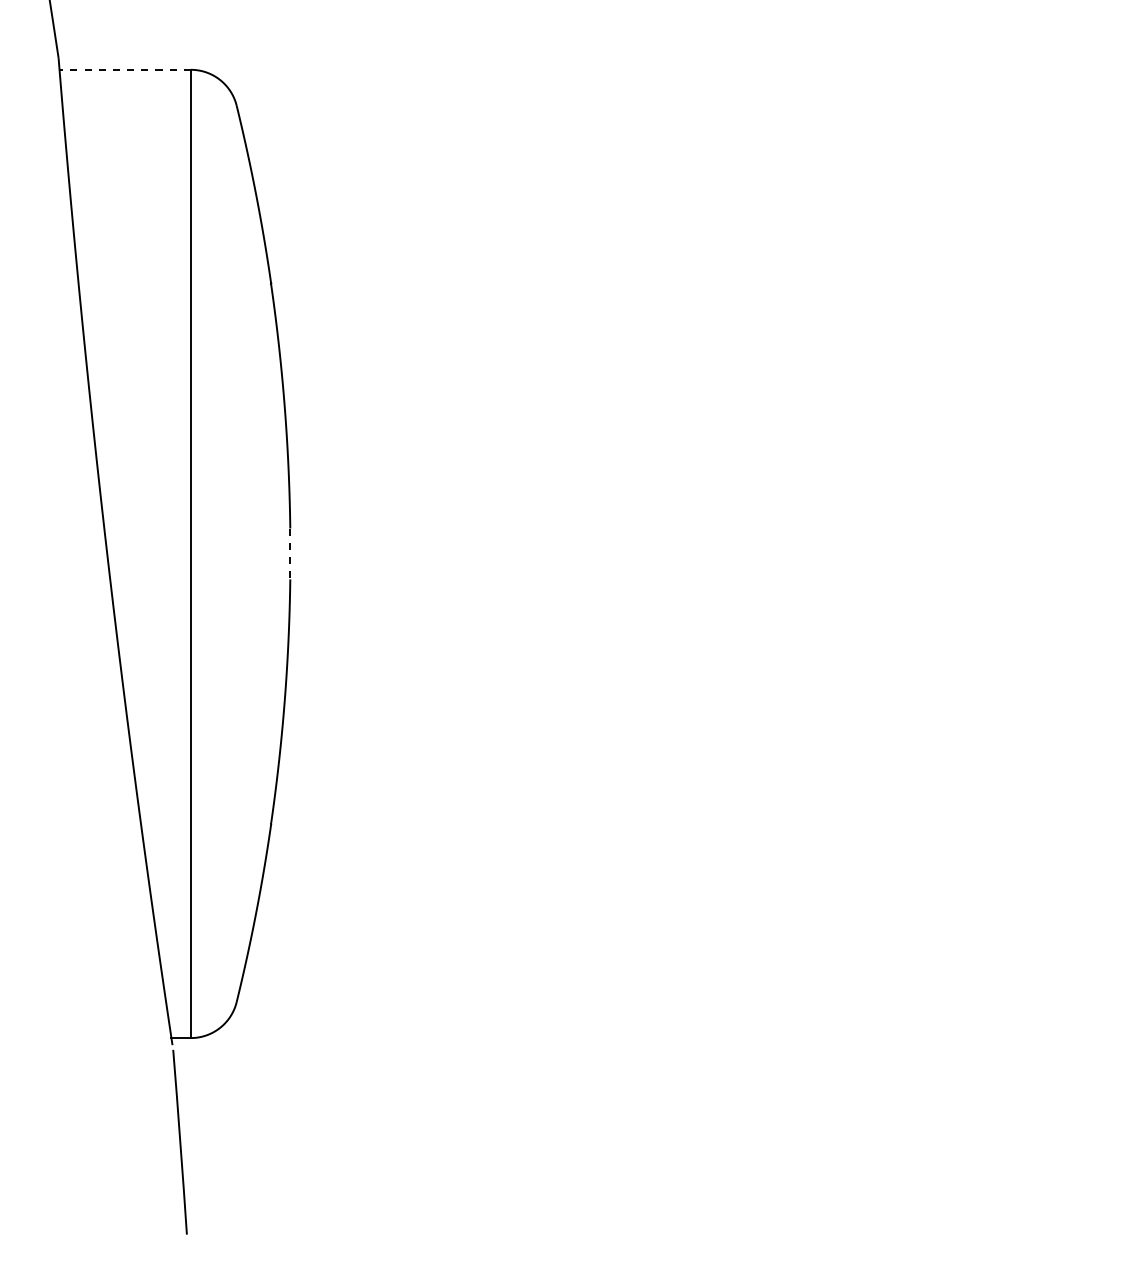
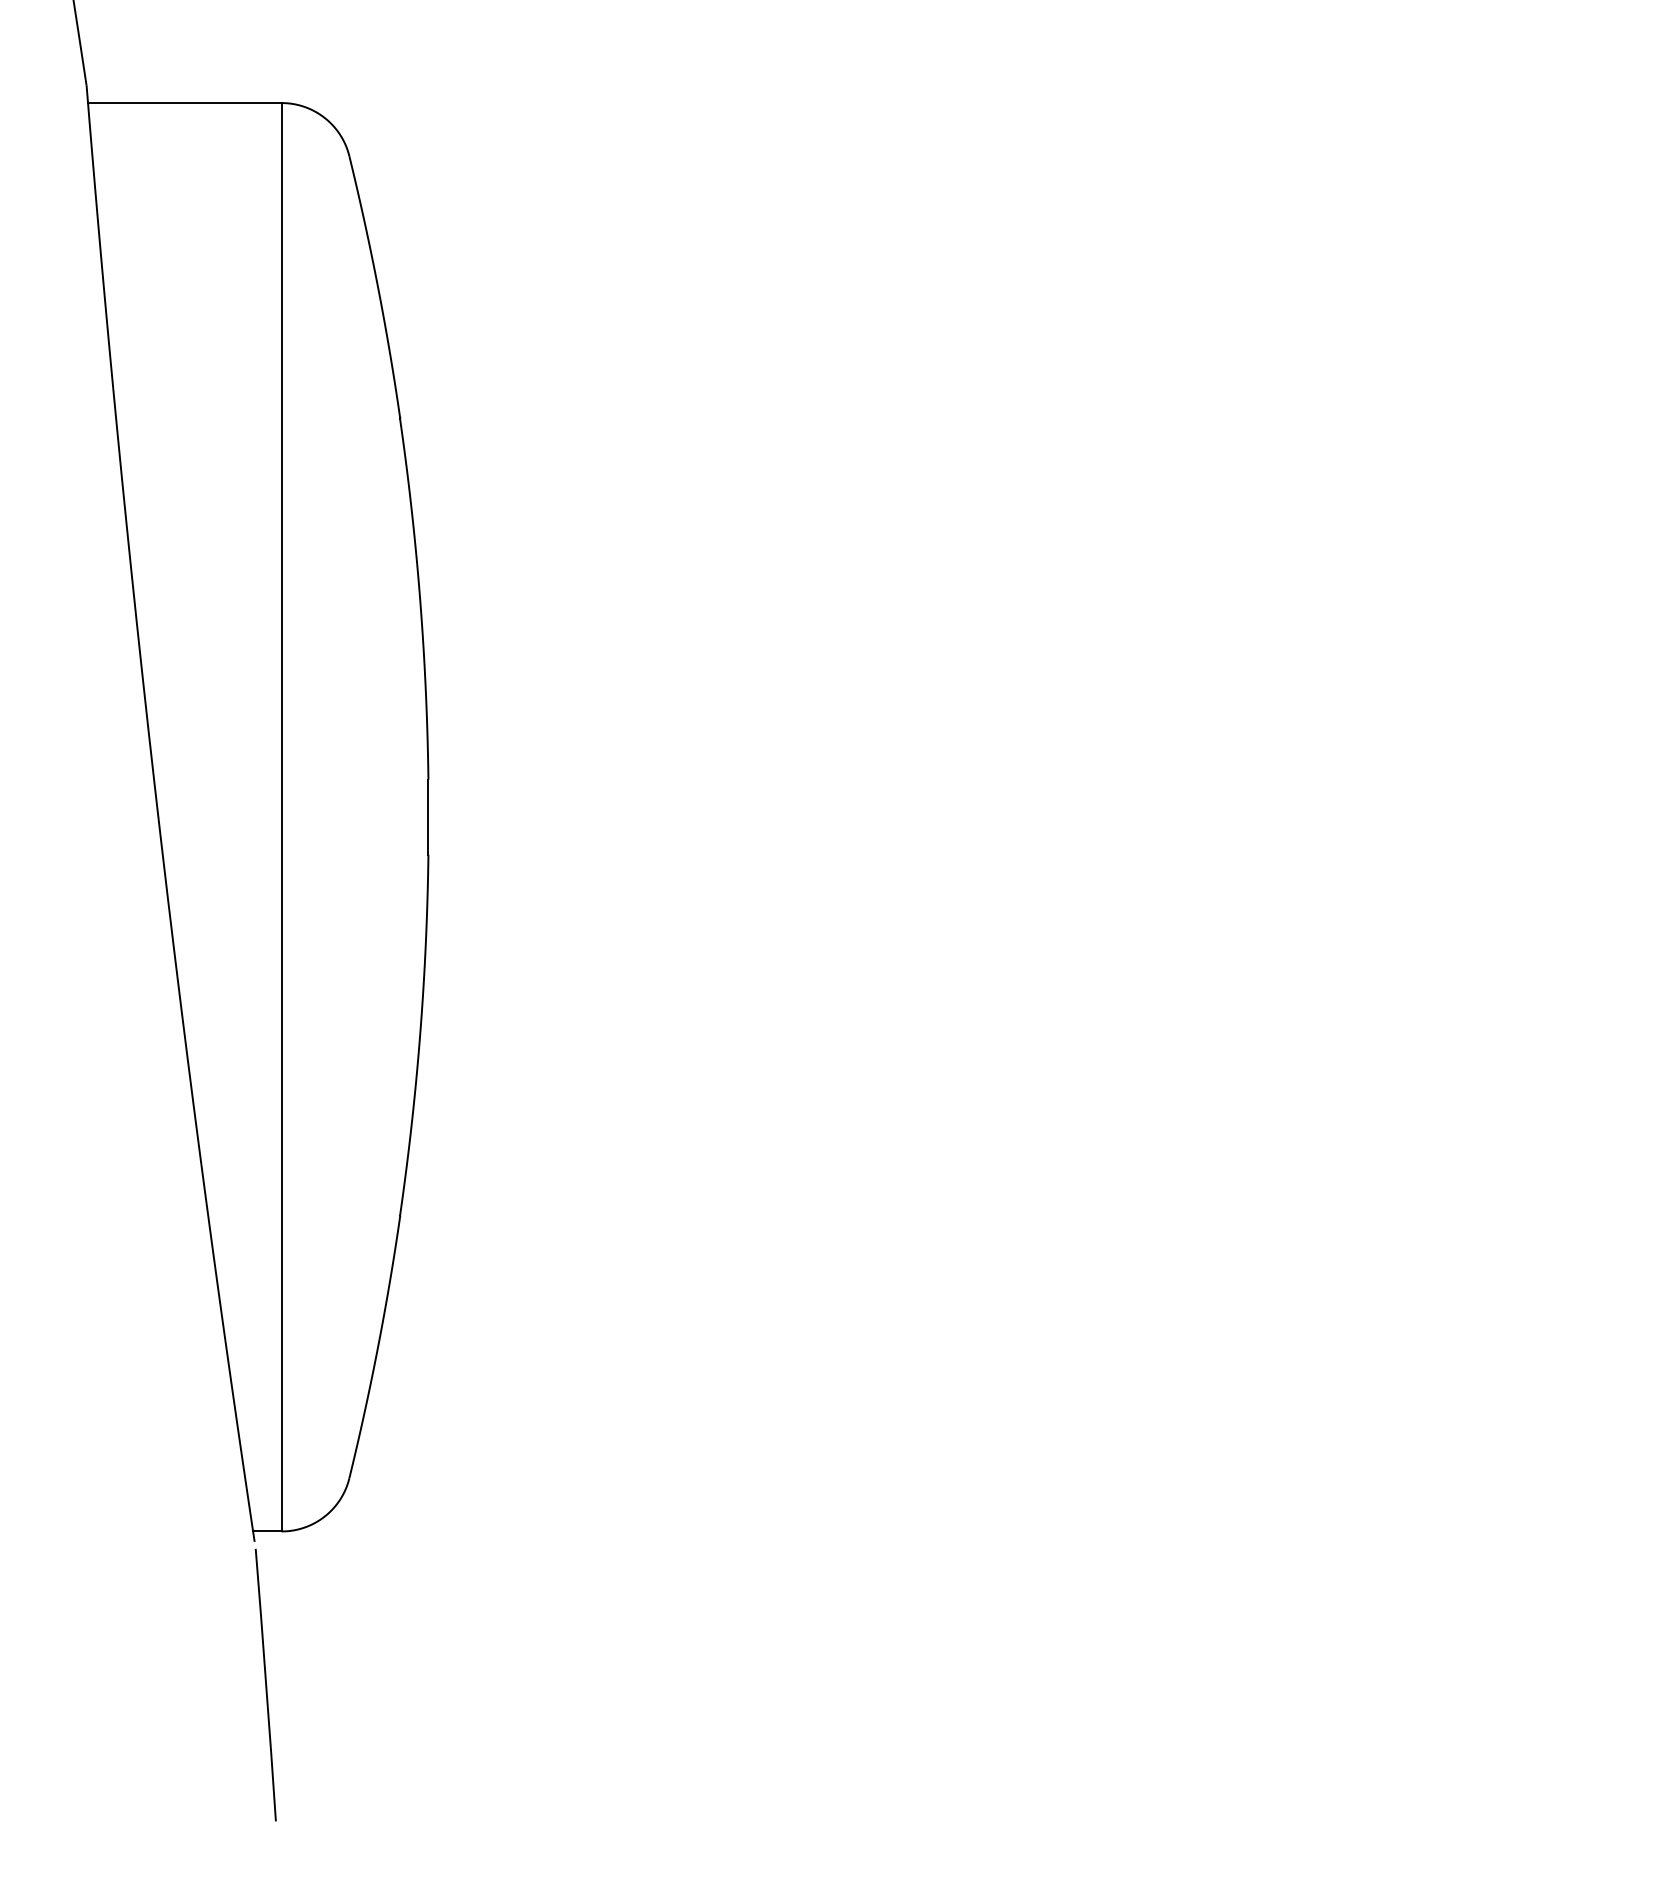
line: (125, 69) -> (185, 102), dashed -> solid
line: (290, 554) -> (428, 818), dashed -> solid

